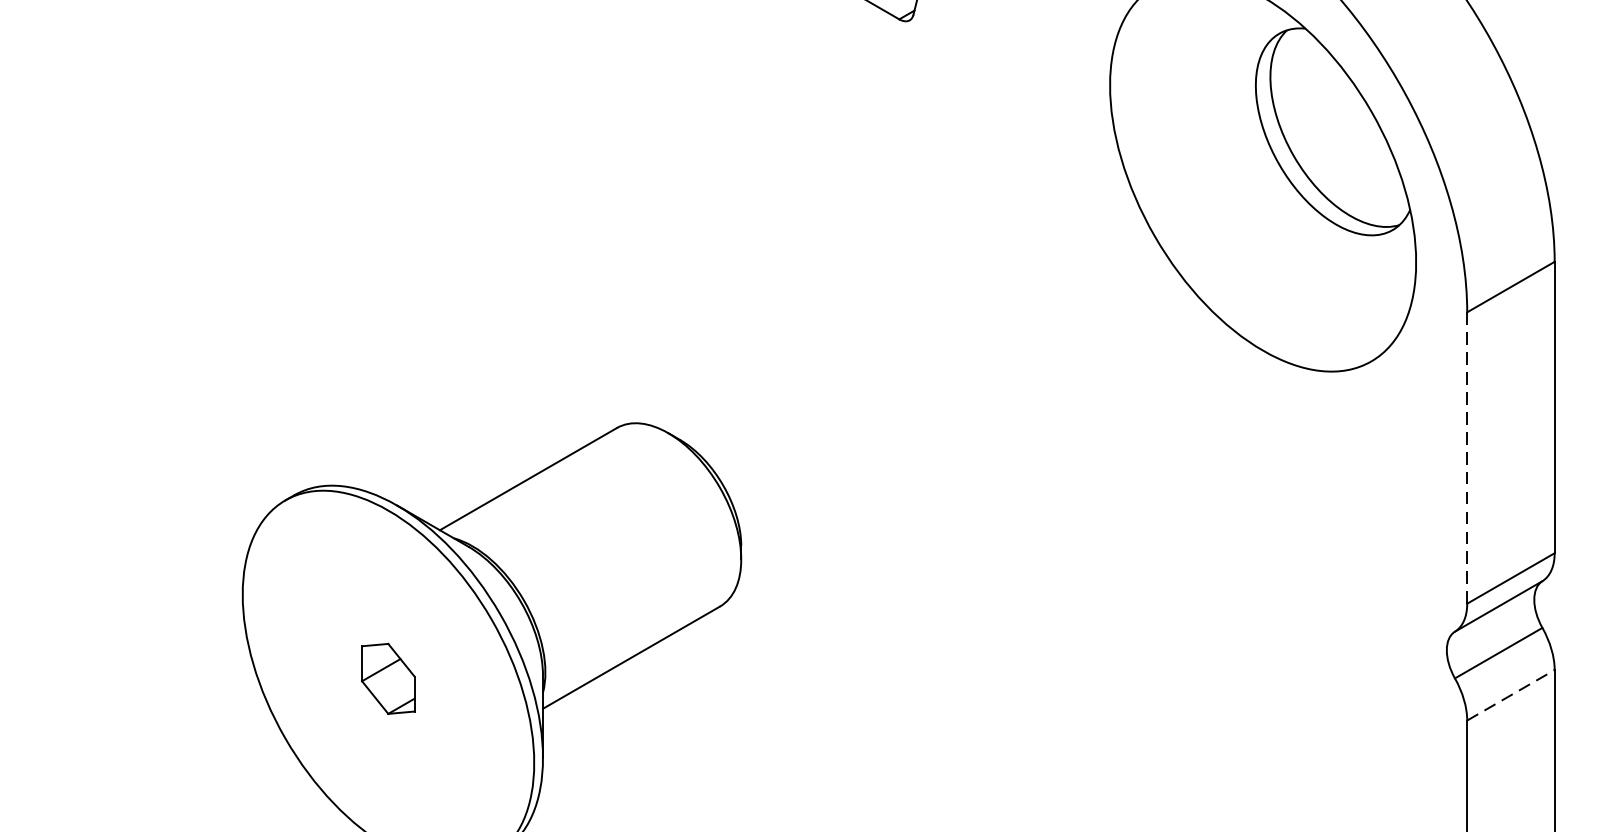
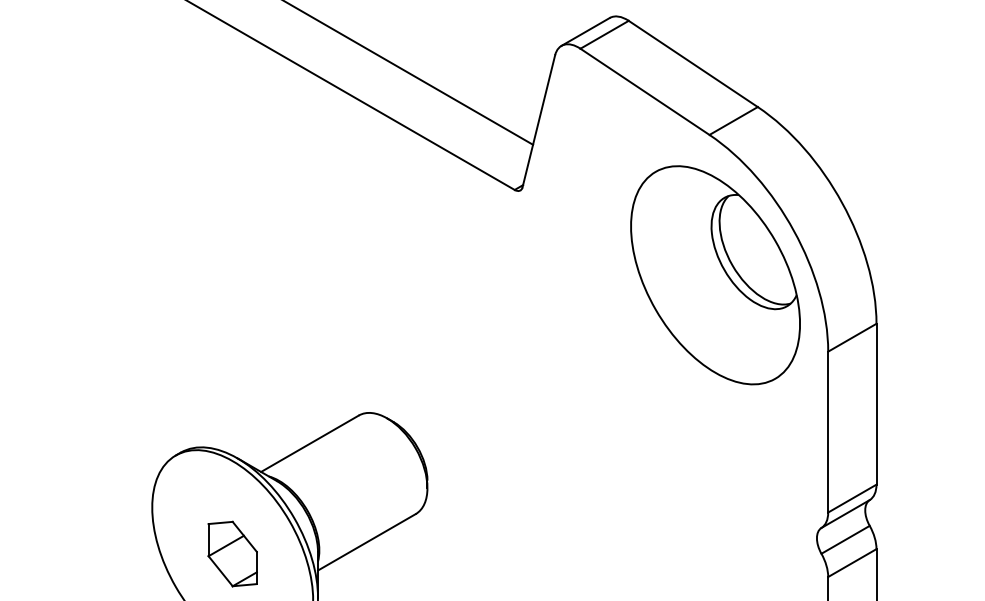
line: (1467, 458) -> (828, 432), dashed -> solid
part: (388, 677) -> (232, 553), size x1.67
line: (1511, 696) -> (852, 563), dashed -> solid

